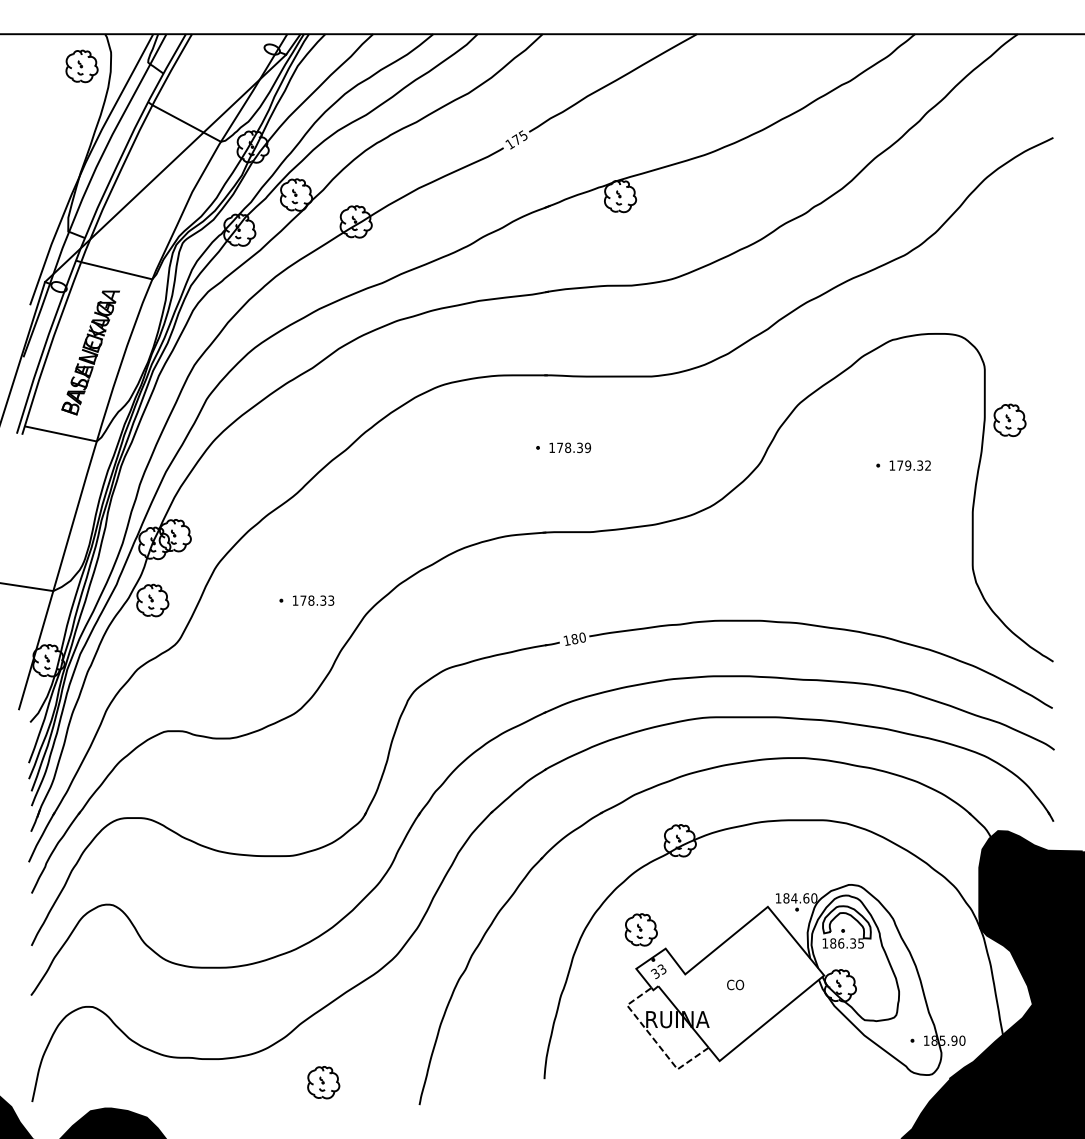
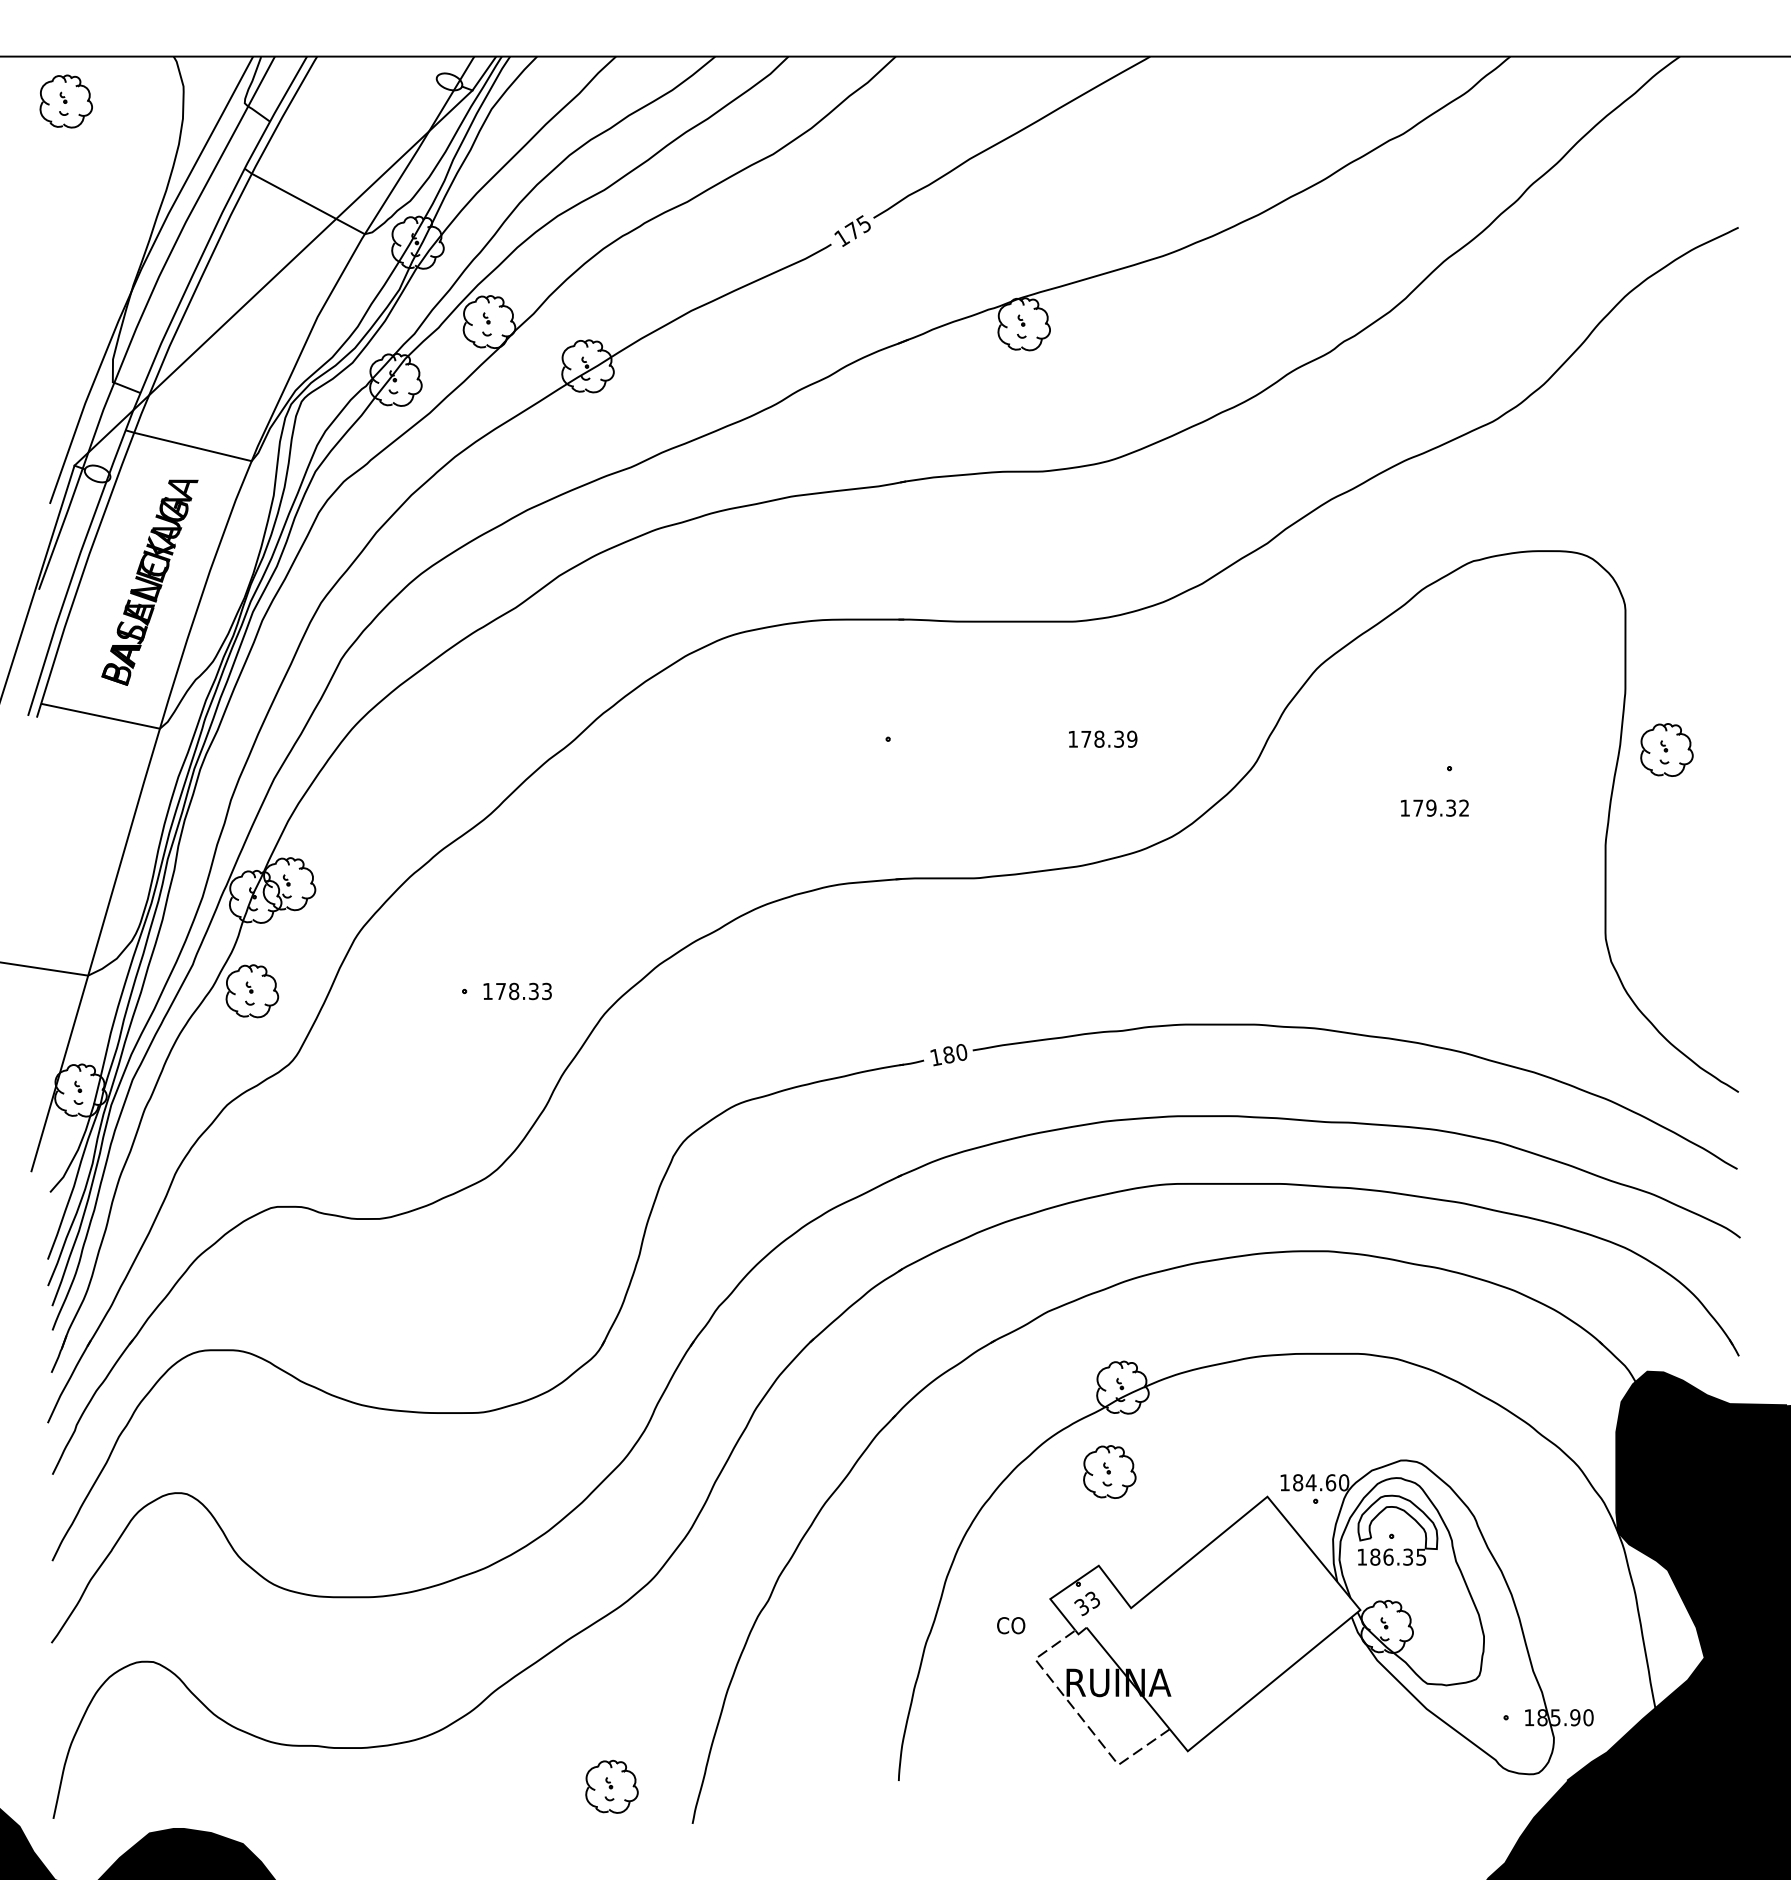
part: (81, 66) -> (65, 101), moved
part: (1009, 420) -> (1666, 750), moved
text: (569, 447) -> (1101, 738), moved
text: (909, 465) -> (1433, 807), moved
part: (640, 929) -> (1108, 1471), moved
text: (735, 984) -> (1011, 1624), moved
part: (323, 1082) -> (611, 1786), moved

